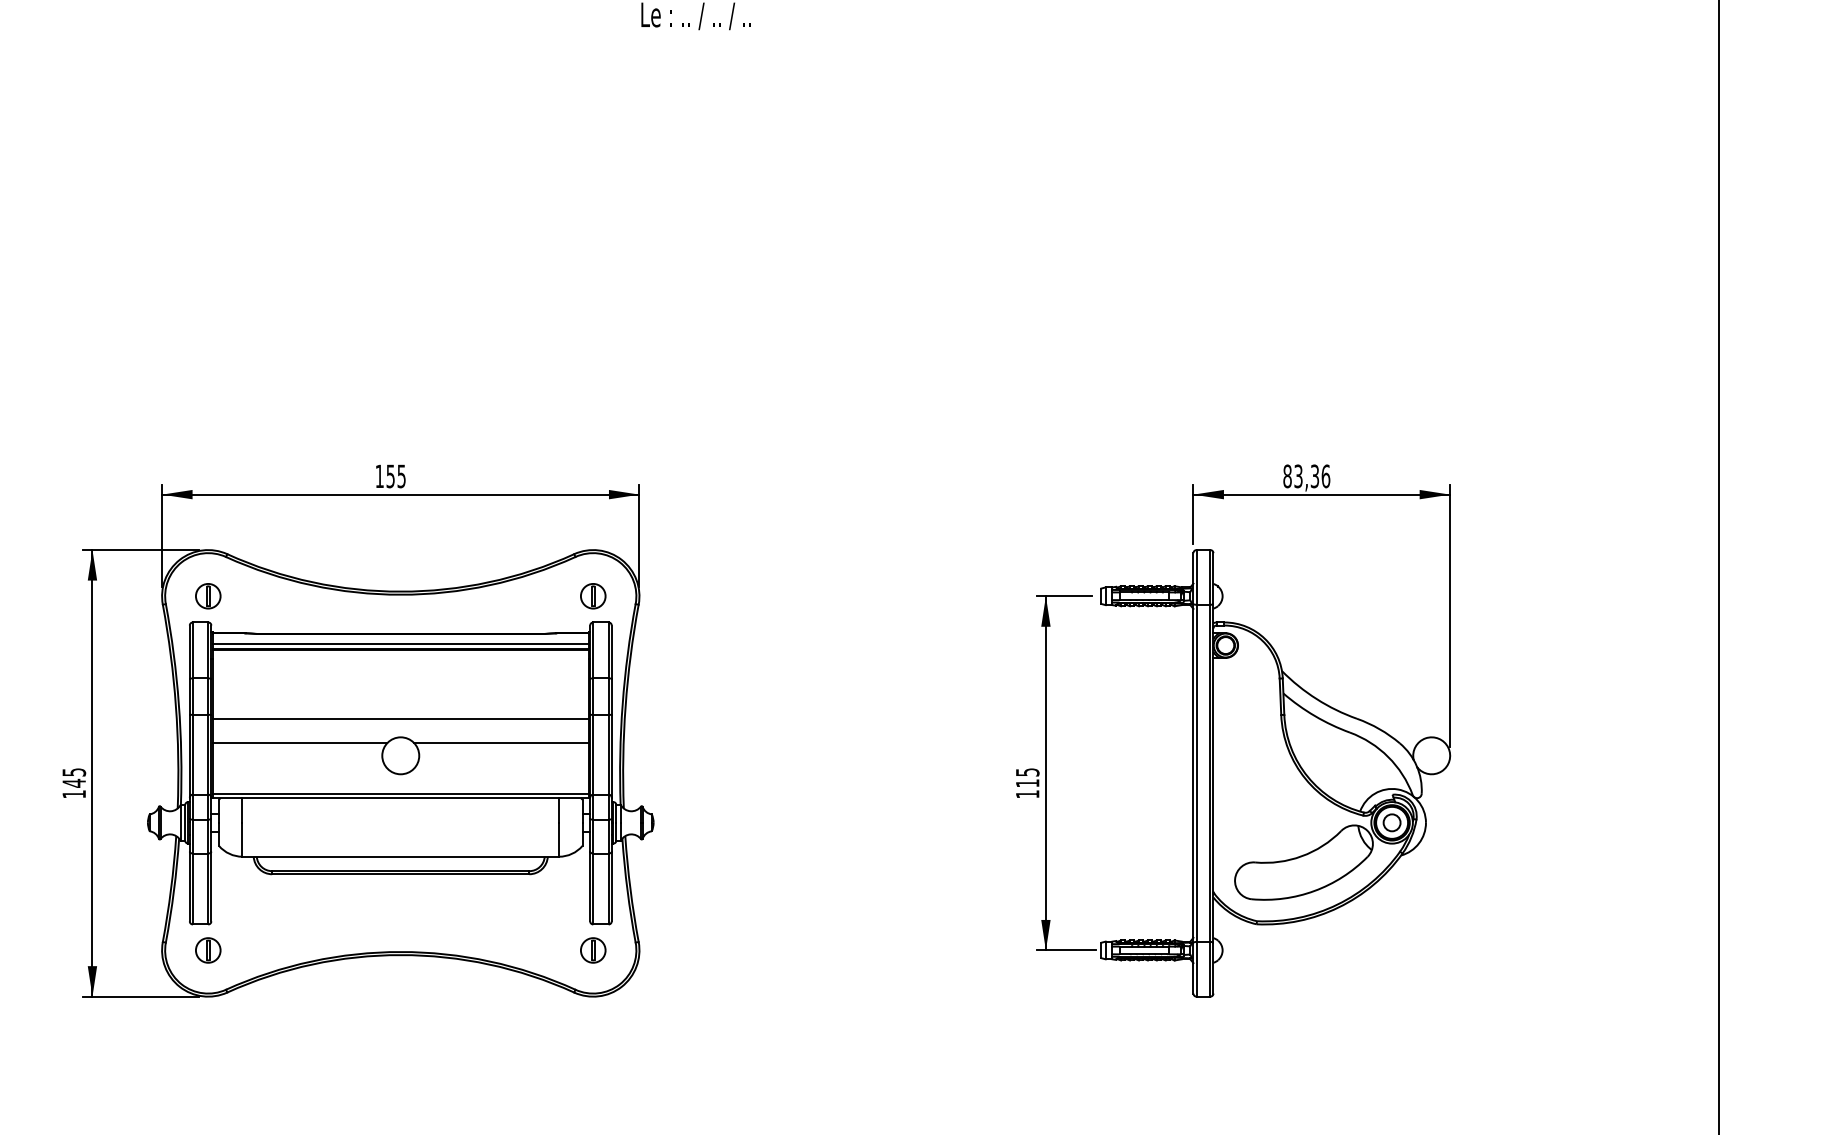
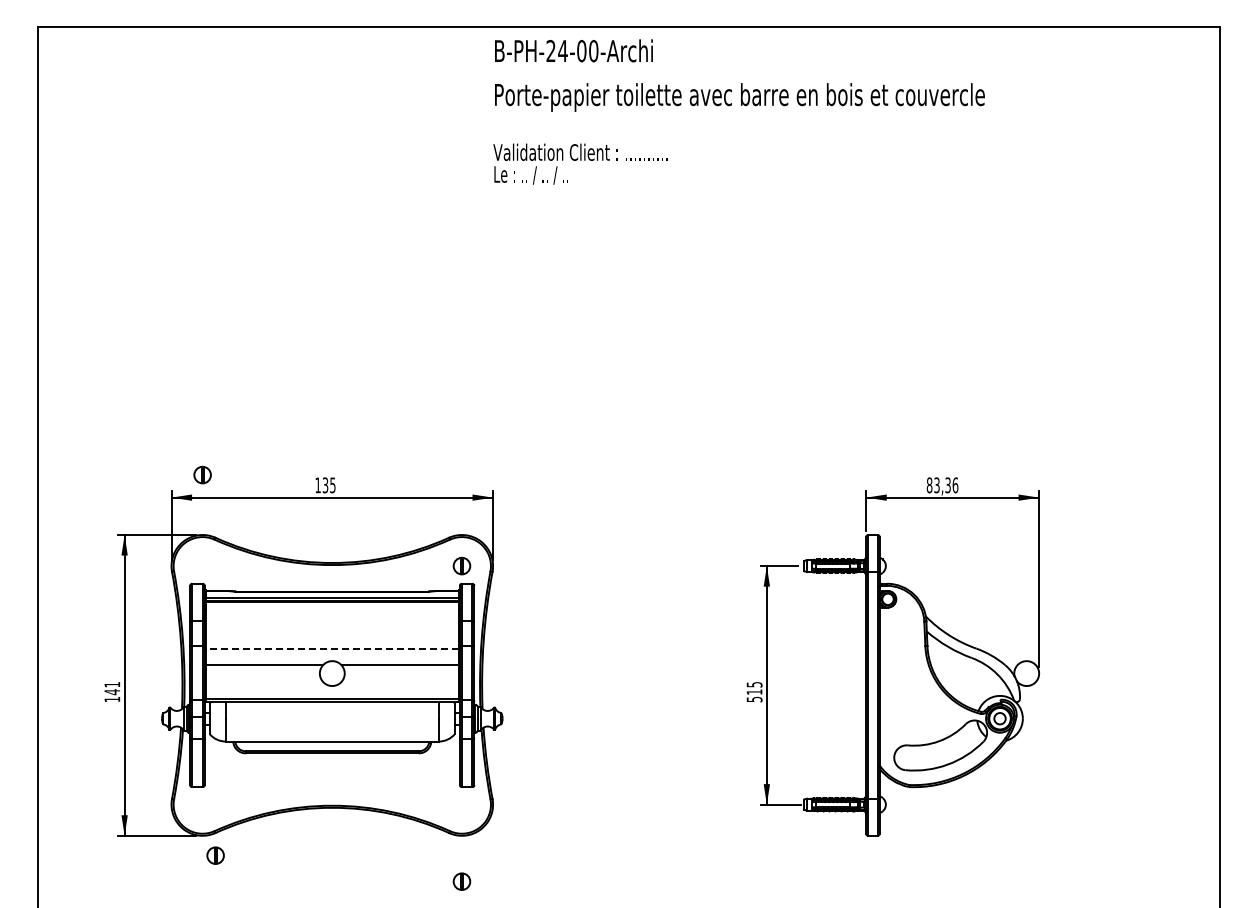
text: (390, 475) -> (325, 484), 155 -> 135
part: (208, 595) -> (202, 474), moved
line: (401, 718) -> (332, 648), solid -> dashed
text: (74, 772) -> (112, 684), 145 -> 141
text: (1027, 794) -> (754, 699), 115 -> 515
part: (208, 950) -> (215, 855), moved
part: (592, 950) -> (461, 881), moved

